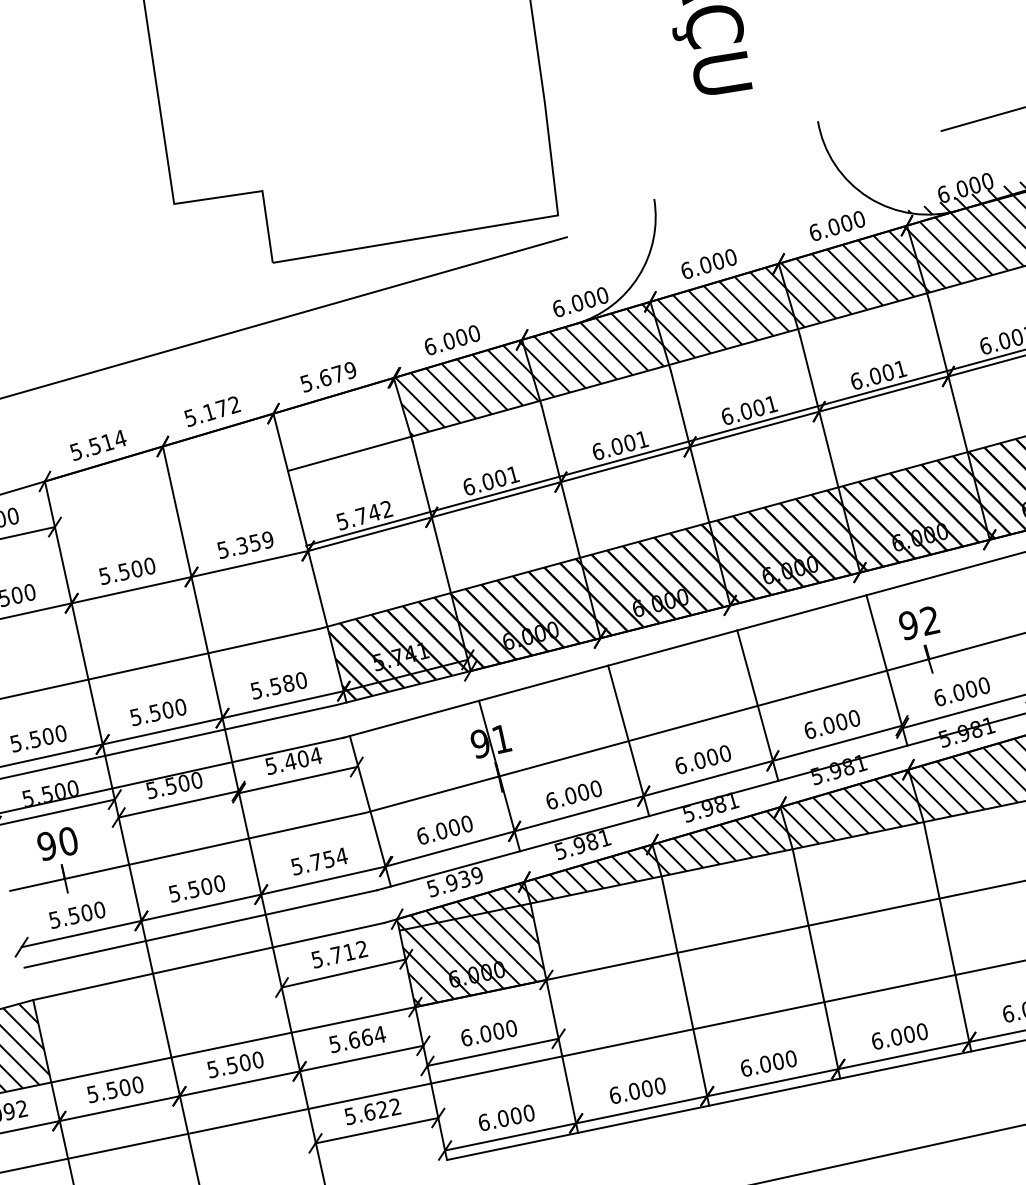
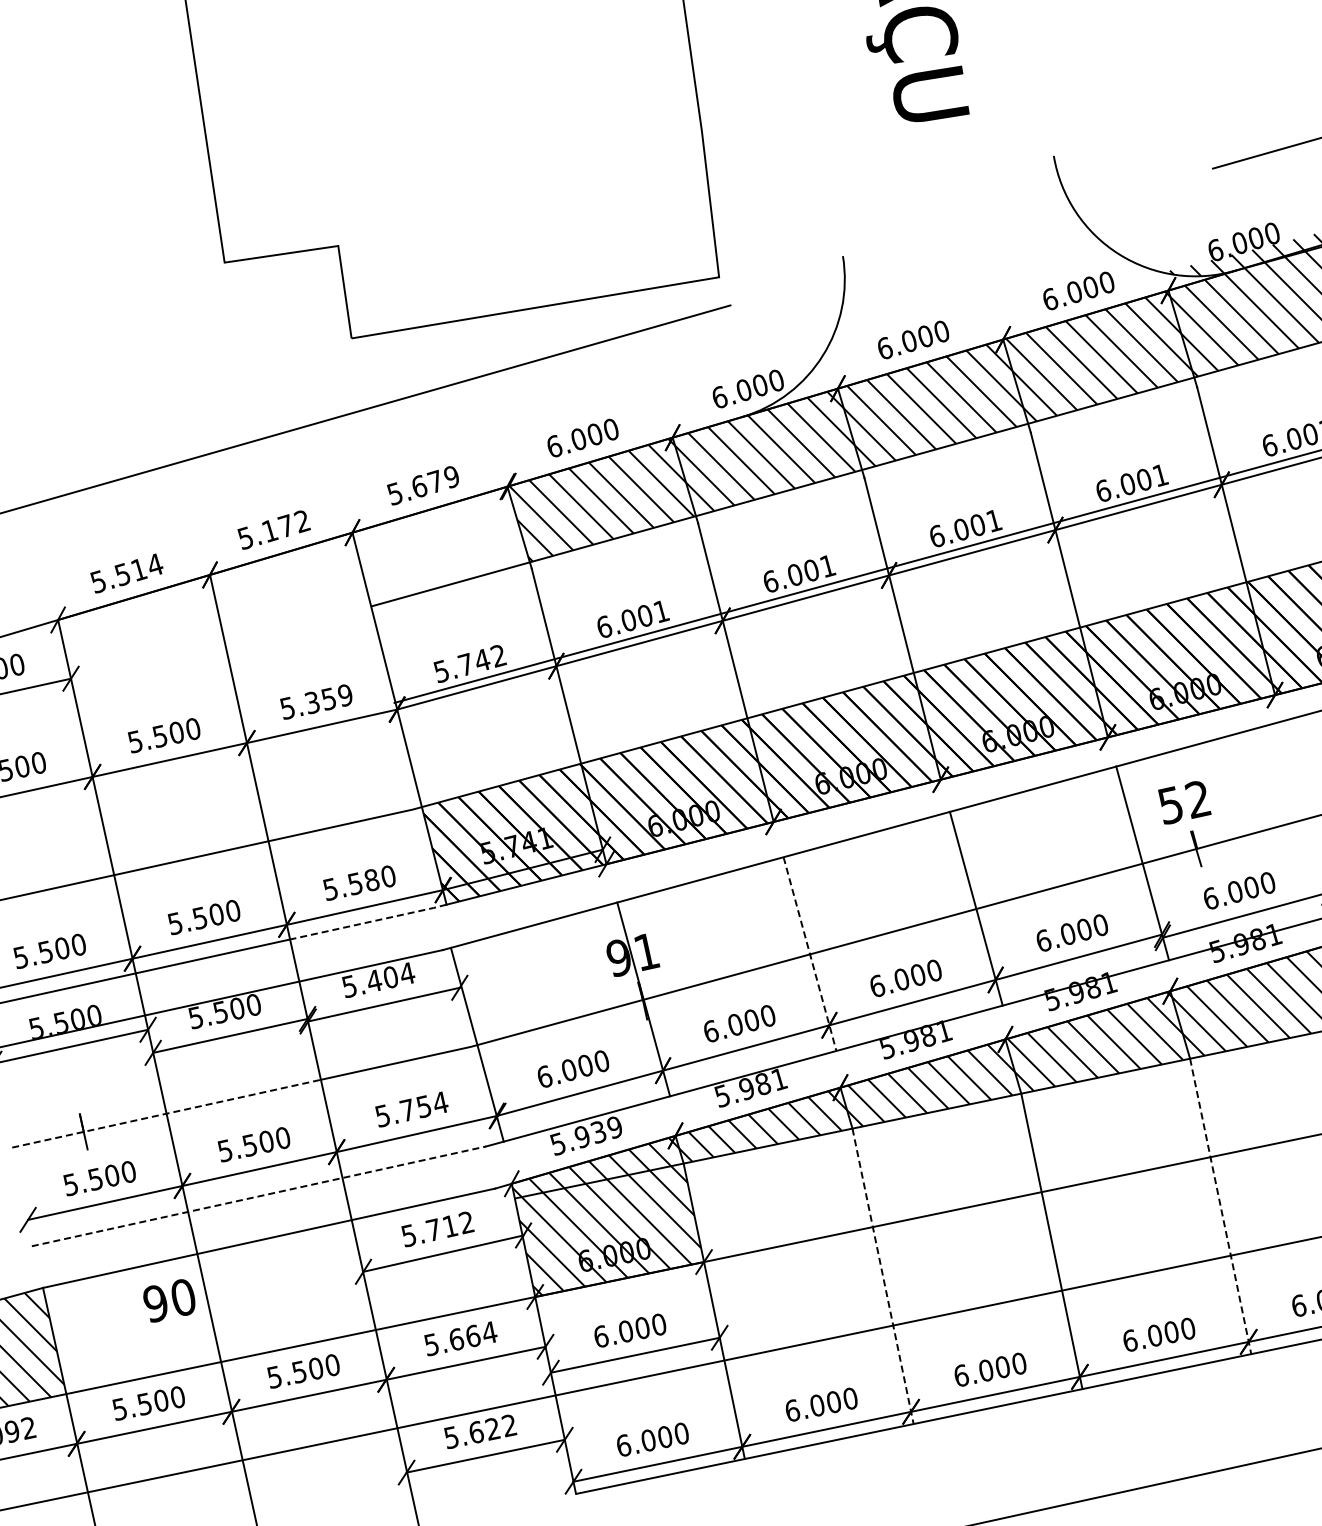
text: (908, 625) -> (1170, 805), 92 -> 52
line: (285, 716) -> (368, 922), solid -> dashed
line: (629, 741) -> (810, 954), solid -> dashed
text: (57, 843) -> (169, 1300), moved
line: (129, 864) -> (167, 1113), solid -> dashed
line: (201, 929) -> (259, 1196), solid -> dashed
line: (947, 936) -> (1220, 1206), solid -> dashed
line: (685, 991) -> (883, 1276), solid -> dashed

